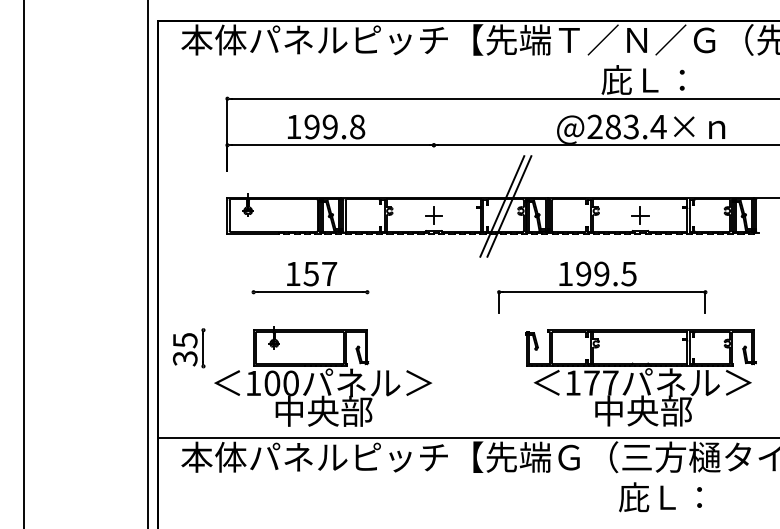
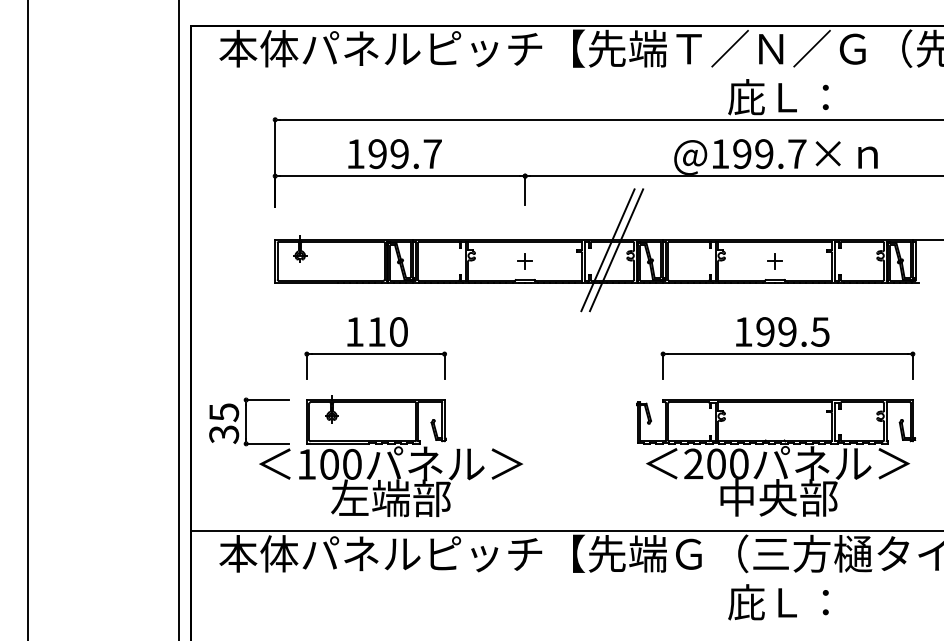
text: (357, 127) -> (432, 154), 199.8 -> 199.7
text: (627, 127) -> (759, 154), @283.4× -> @199.7×
line: (434, 157) -> (525, 190), added
part: (433, 215) -> (524, 261), size x0.71
part: (639, 215) -> (774, 261), size x0.71
text: (320, 273) -> (387, 331), 157 -> 110
part: (601, 287) -> (787, 348), moved
line: (253, 302) -> (306, 366), added
line: (367, 302) -> (444, 366), added
line: (221, 330) -> (267, 400), added
line: (221, 366) -> (267, 443), added
text: (591, 382) -> (716, 463), 177 -> 200
text: (306, 411) -> (370, 498), 中央部 -> 左端部
text: (660, 497) -> (778, 602), moved

